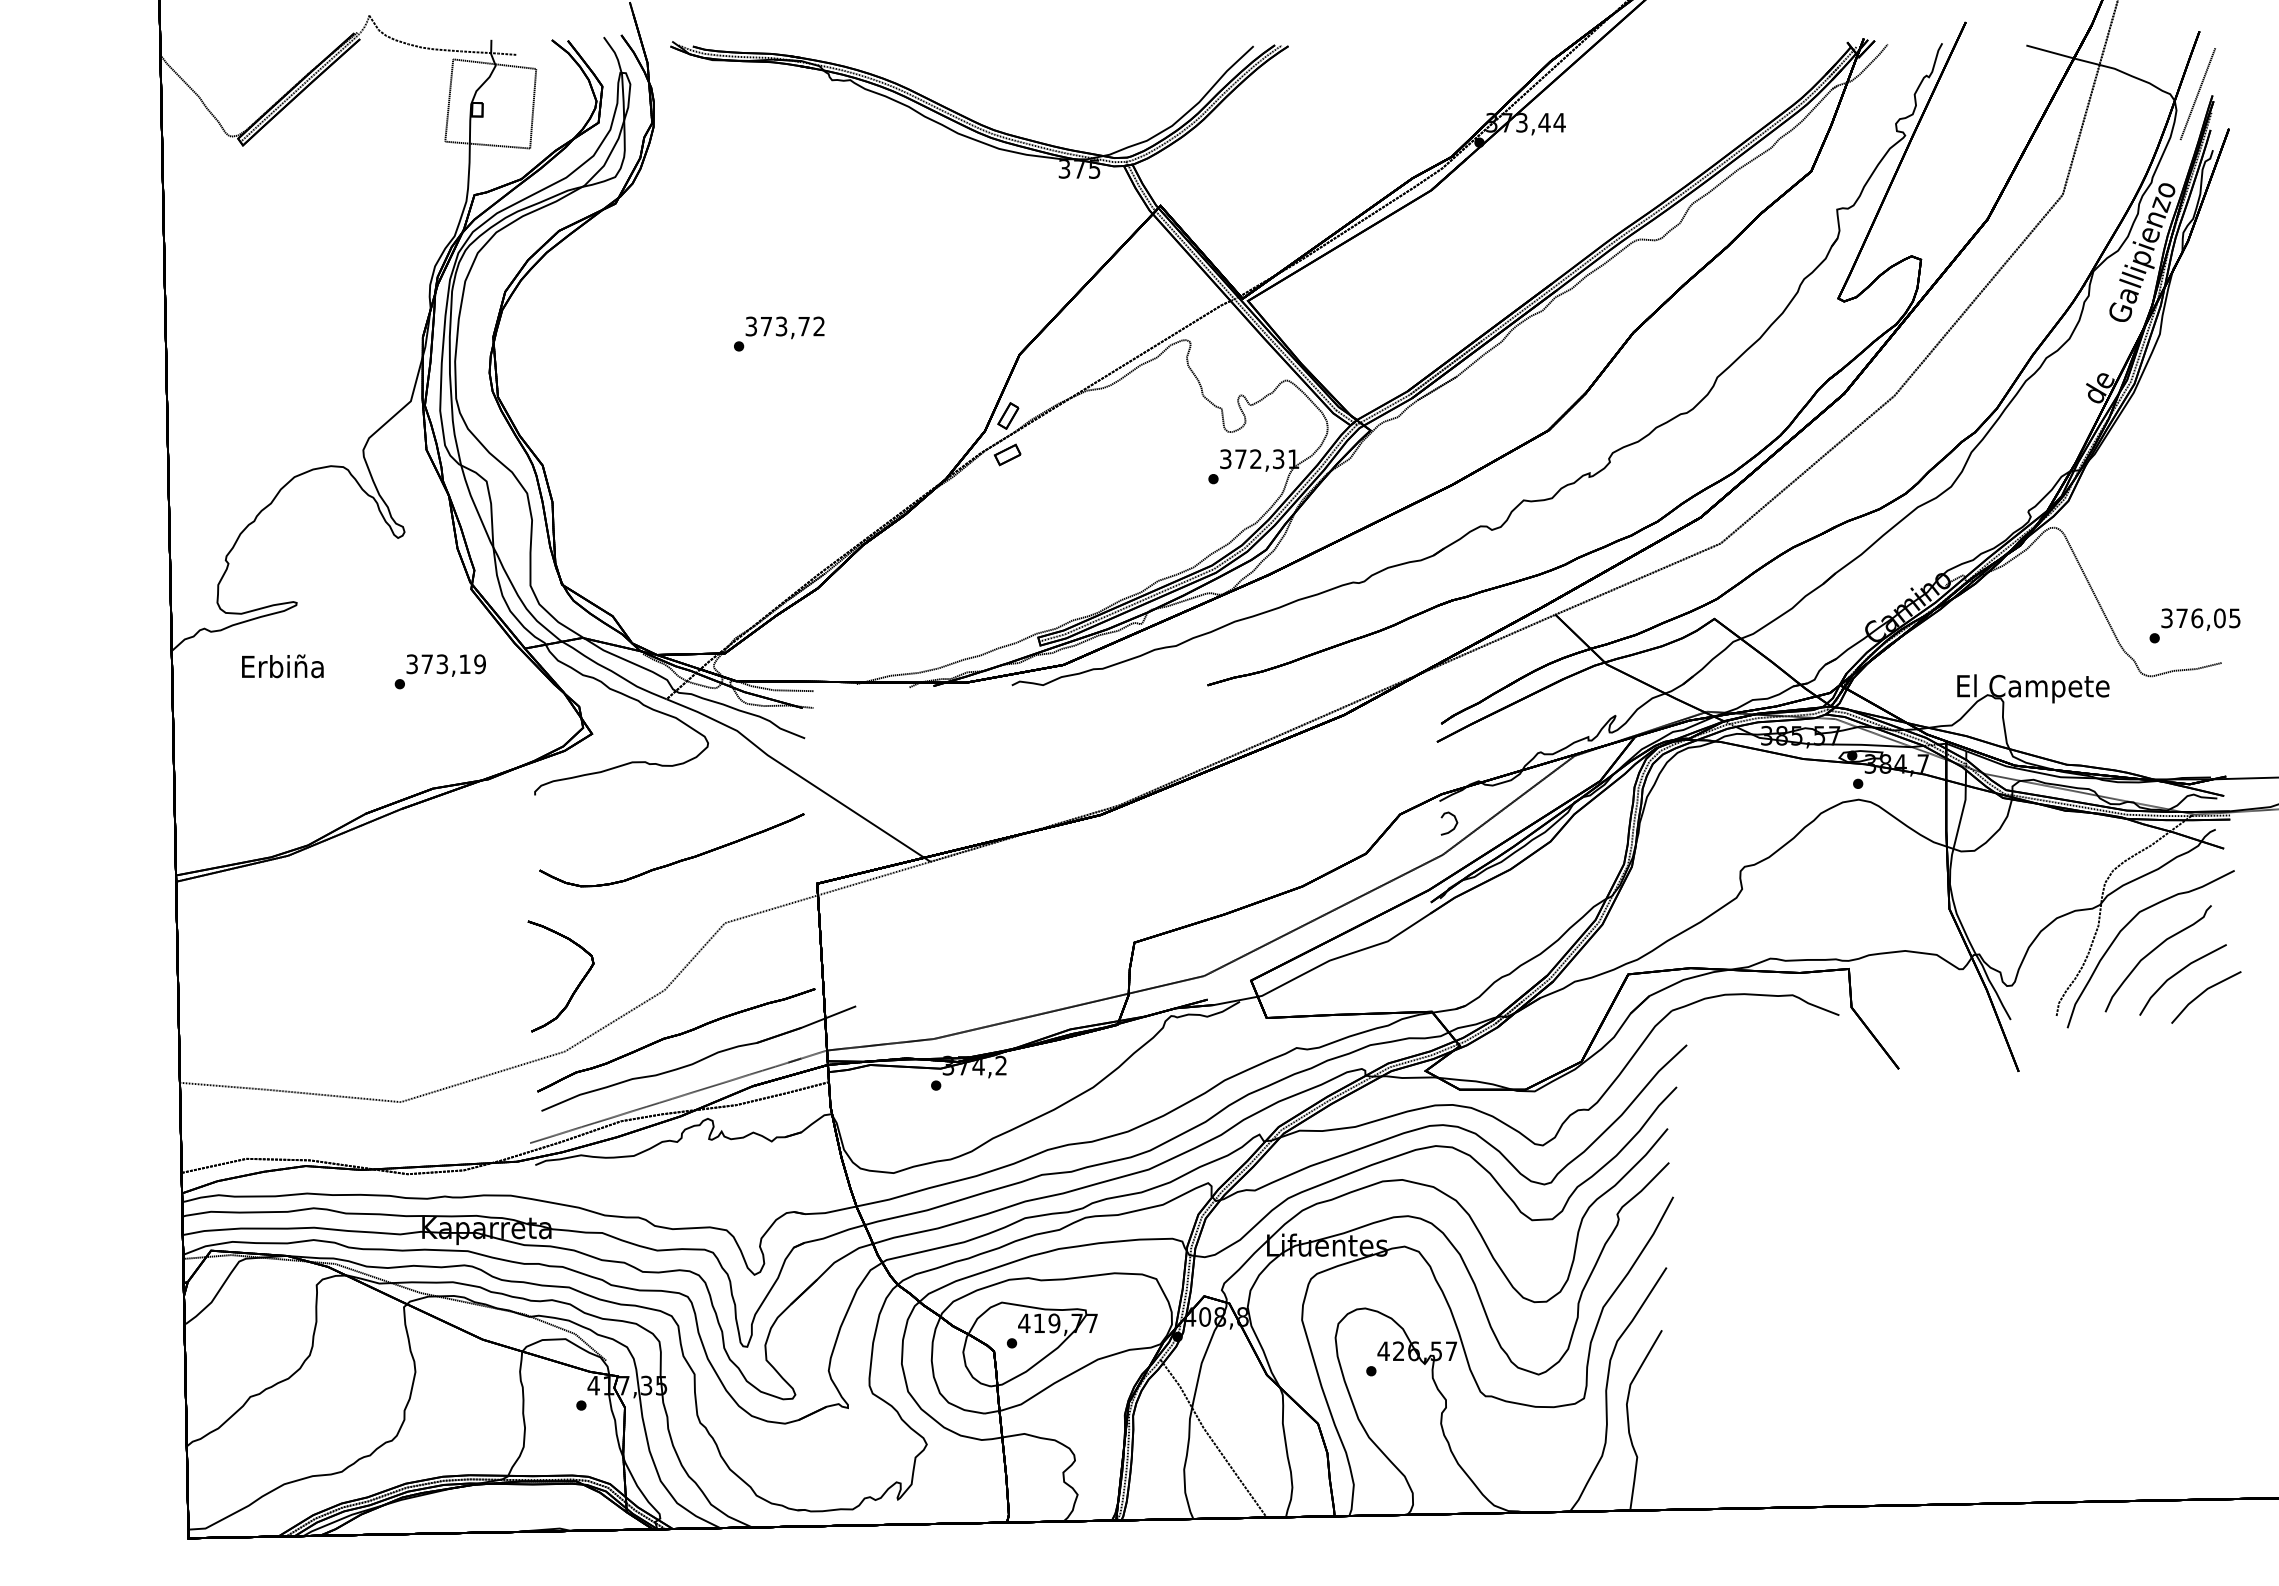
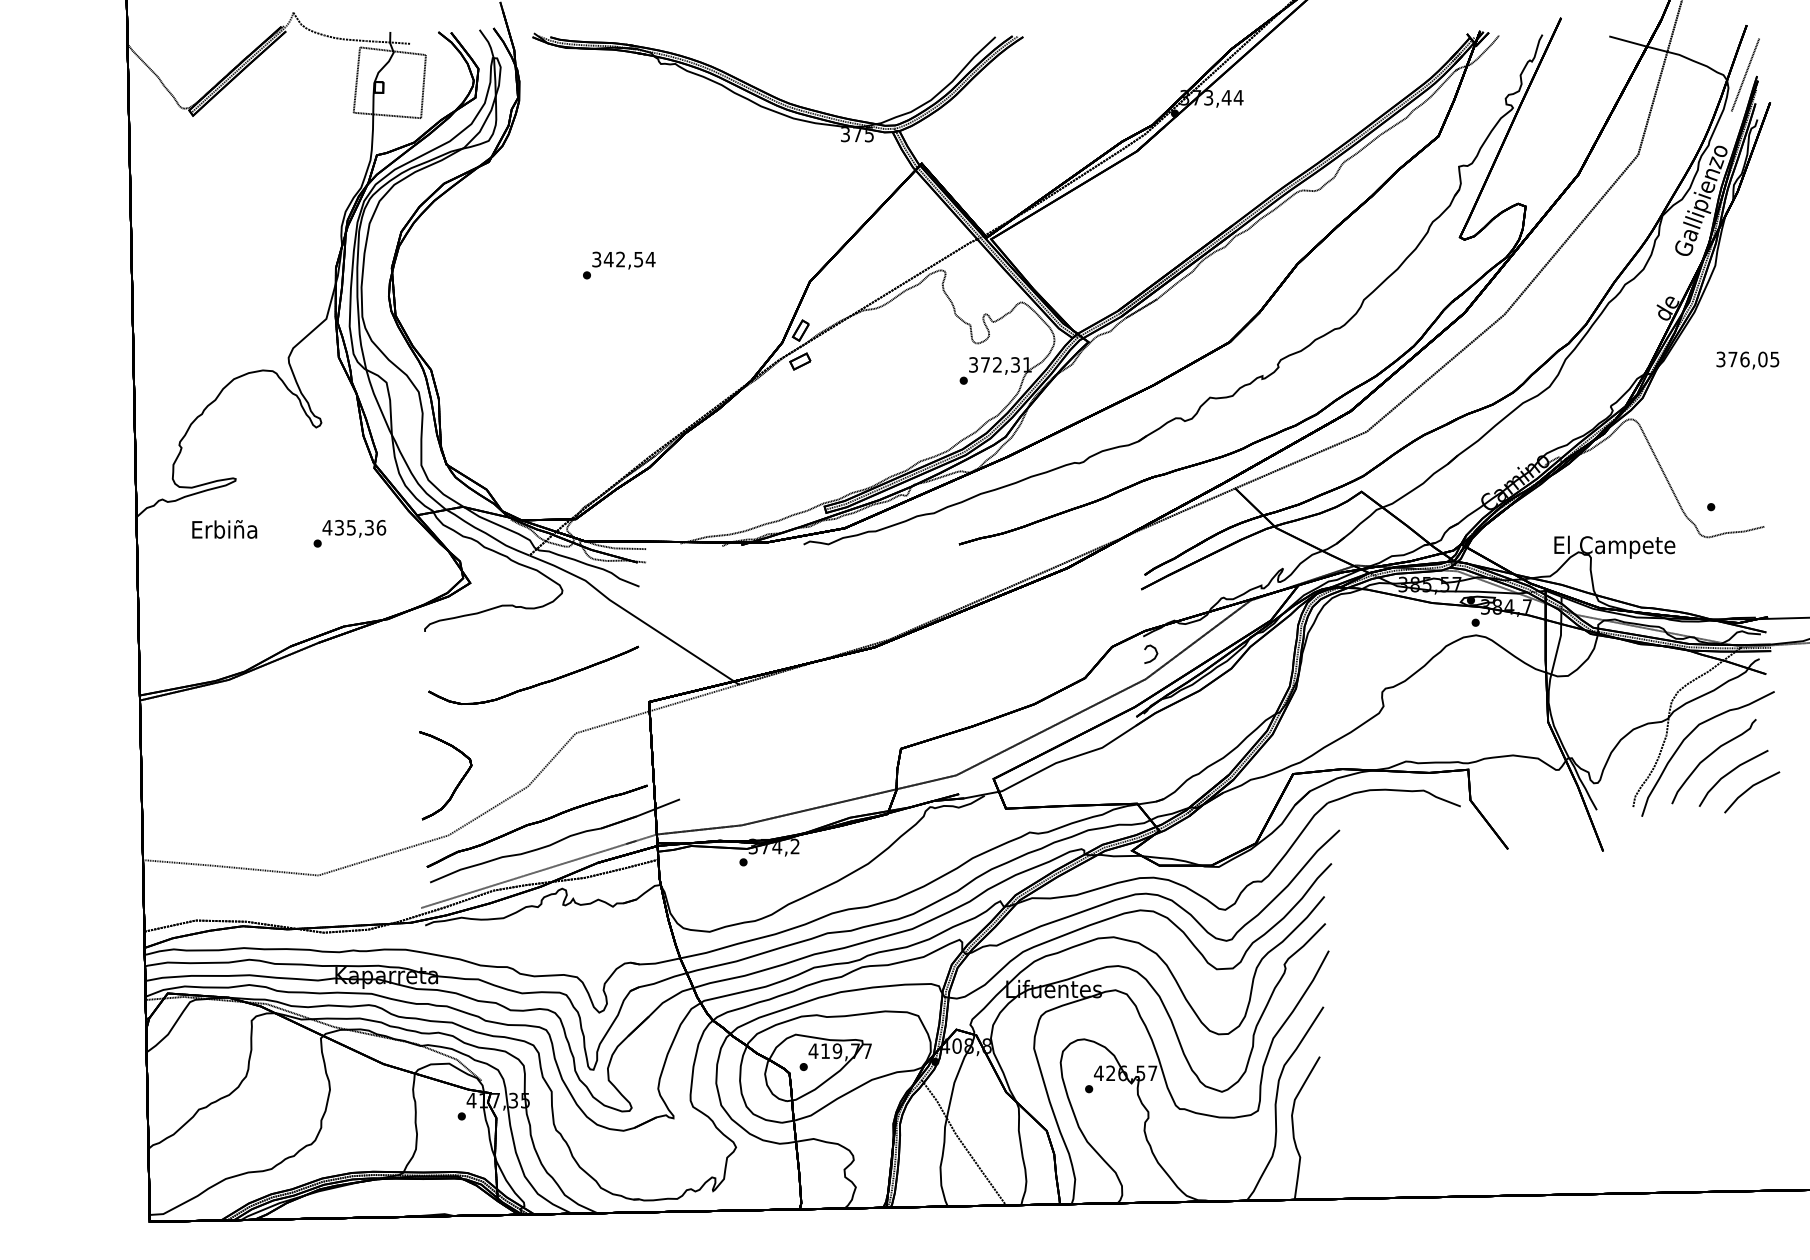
text: (792, 326) -> (629, 259), 373,72 -> 342,54
text: (2200, 619) -> (1747, 360), moved
text: (446, 664) -> (354, 527), 373,19 -> 435,36

